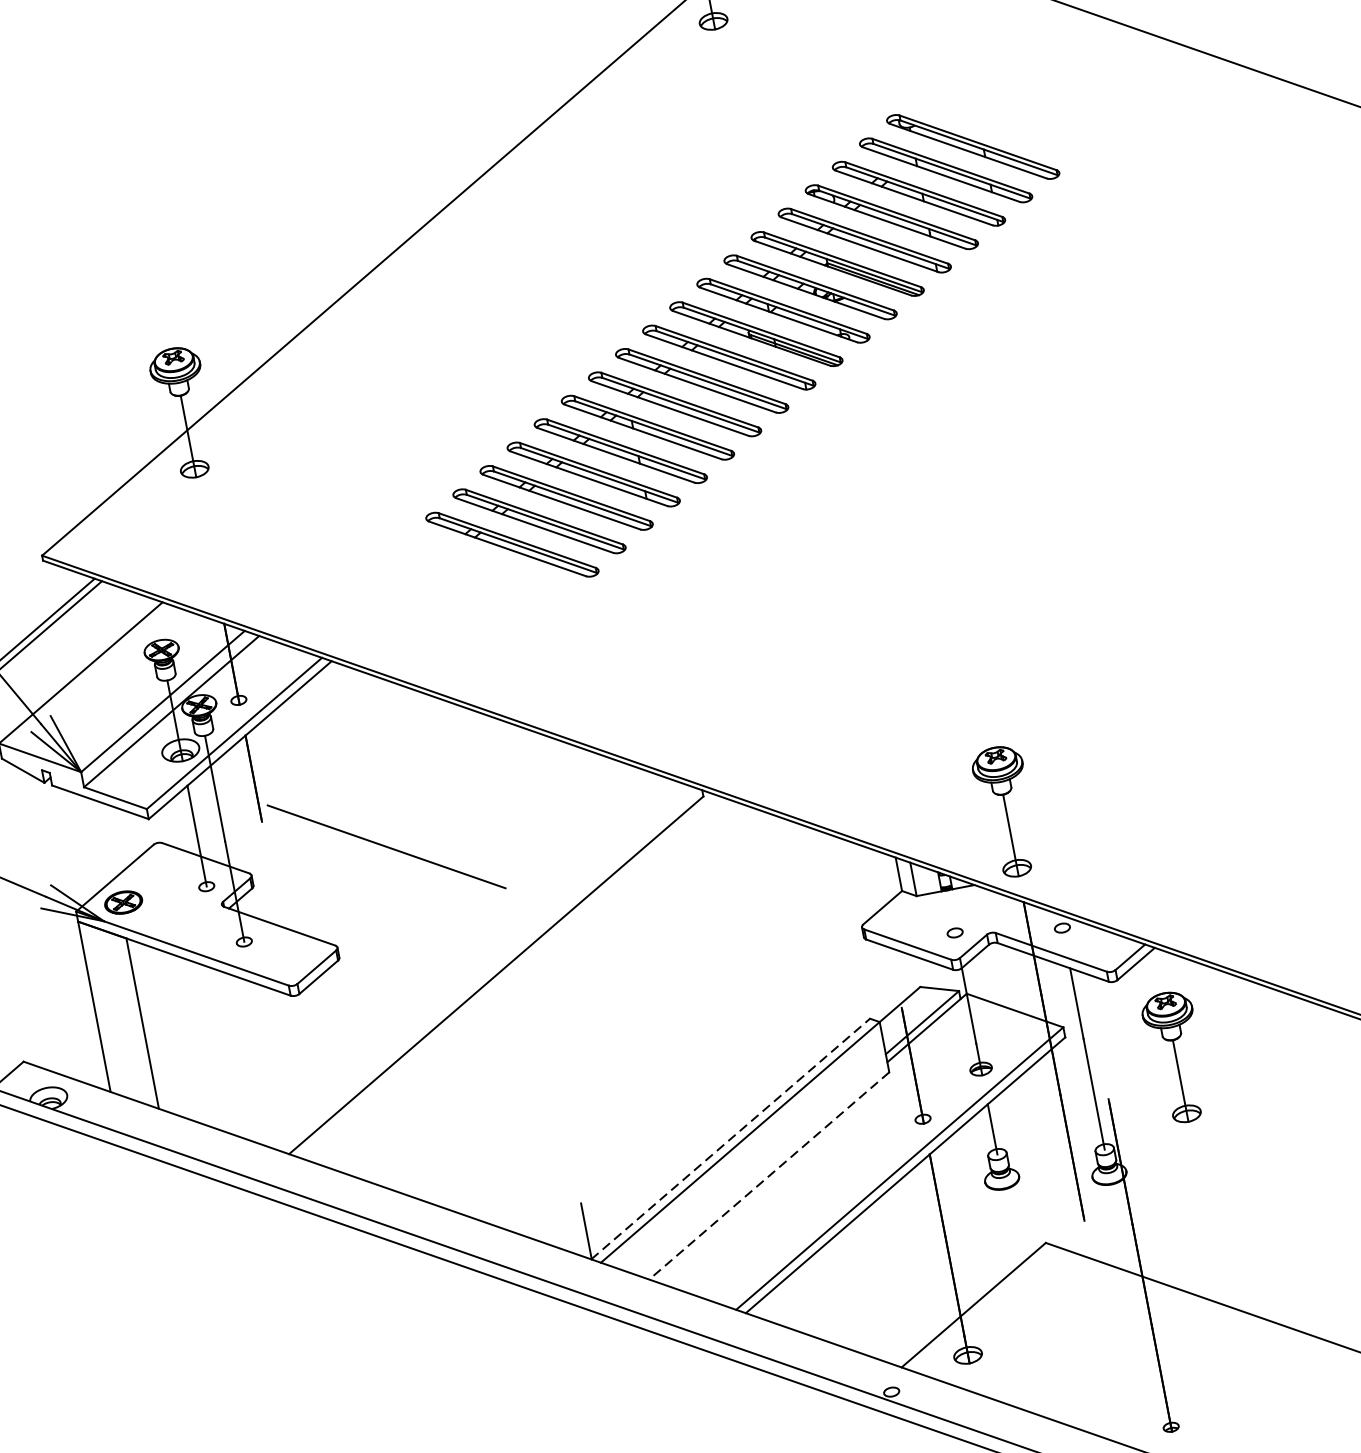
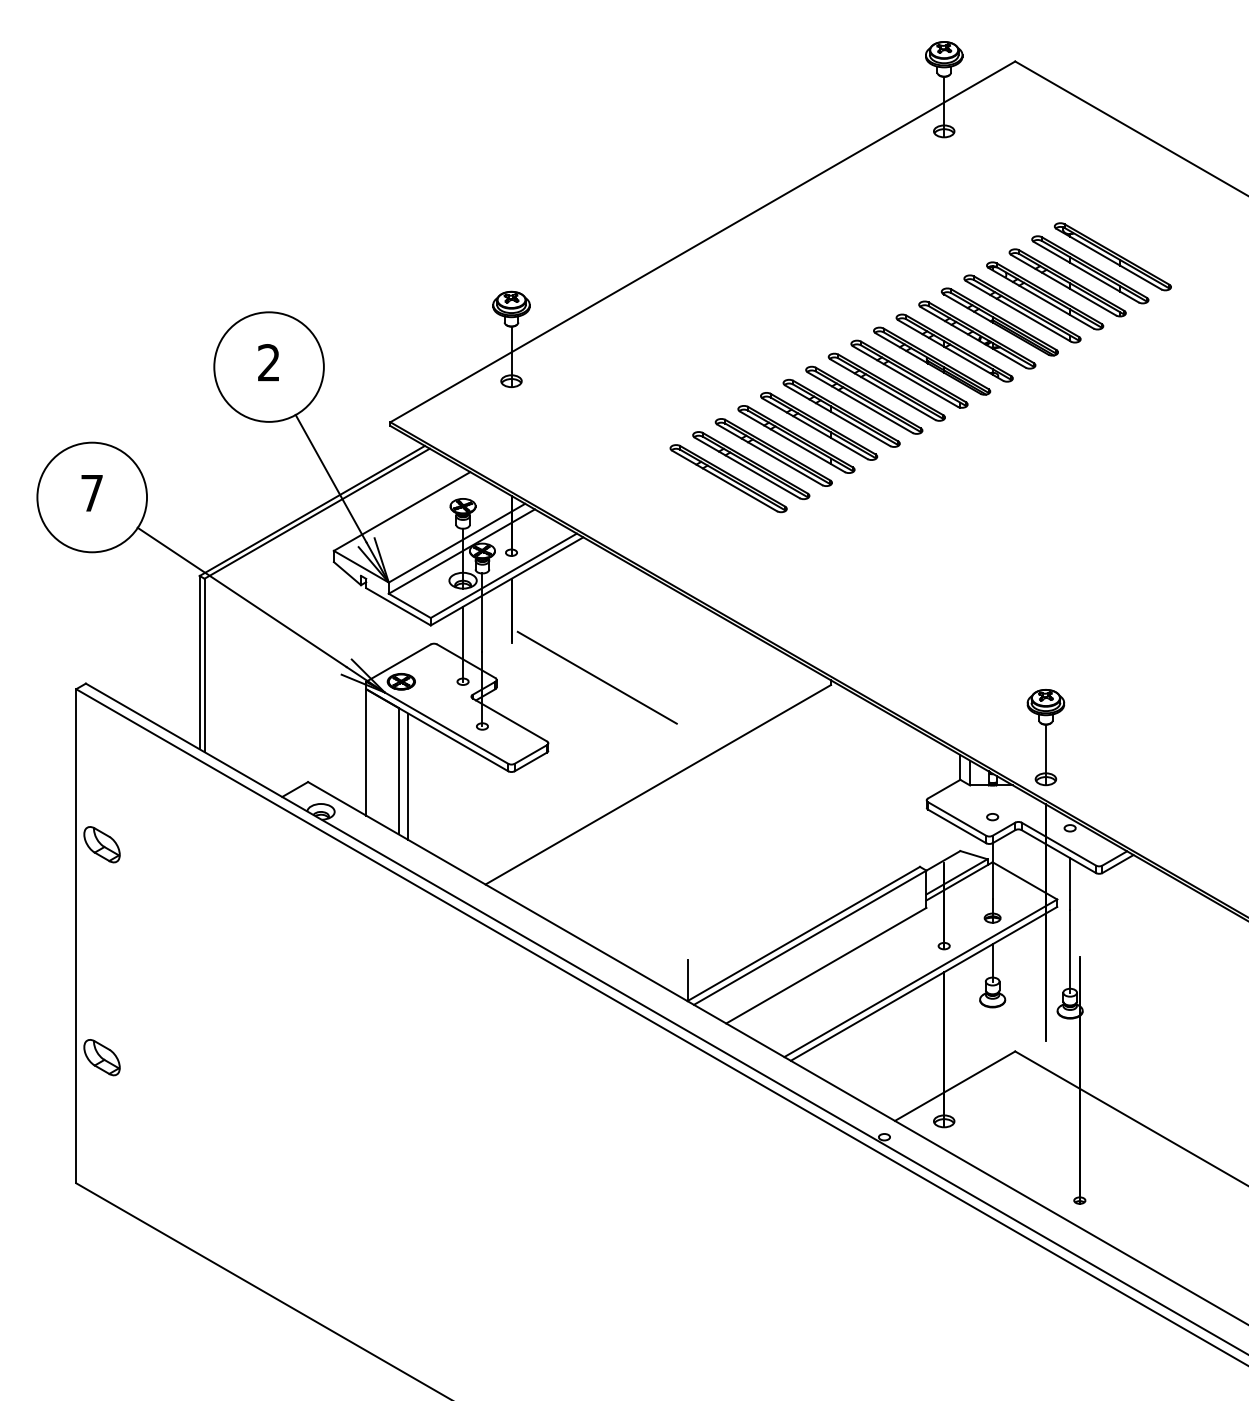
line: (157, 1028) -> (408, 776), added
part: (1175, 1057) -> (1133, 936), removed
line: (731, 1138) -> (804, 933), dashed -> solid
line: (769, 1175) -> (826, 965), dashed -> solid

